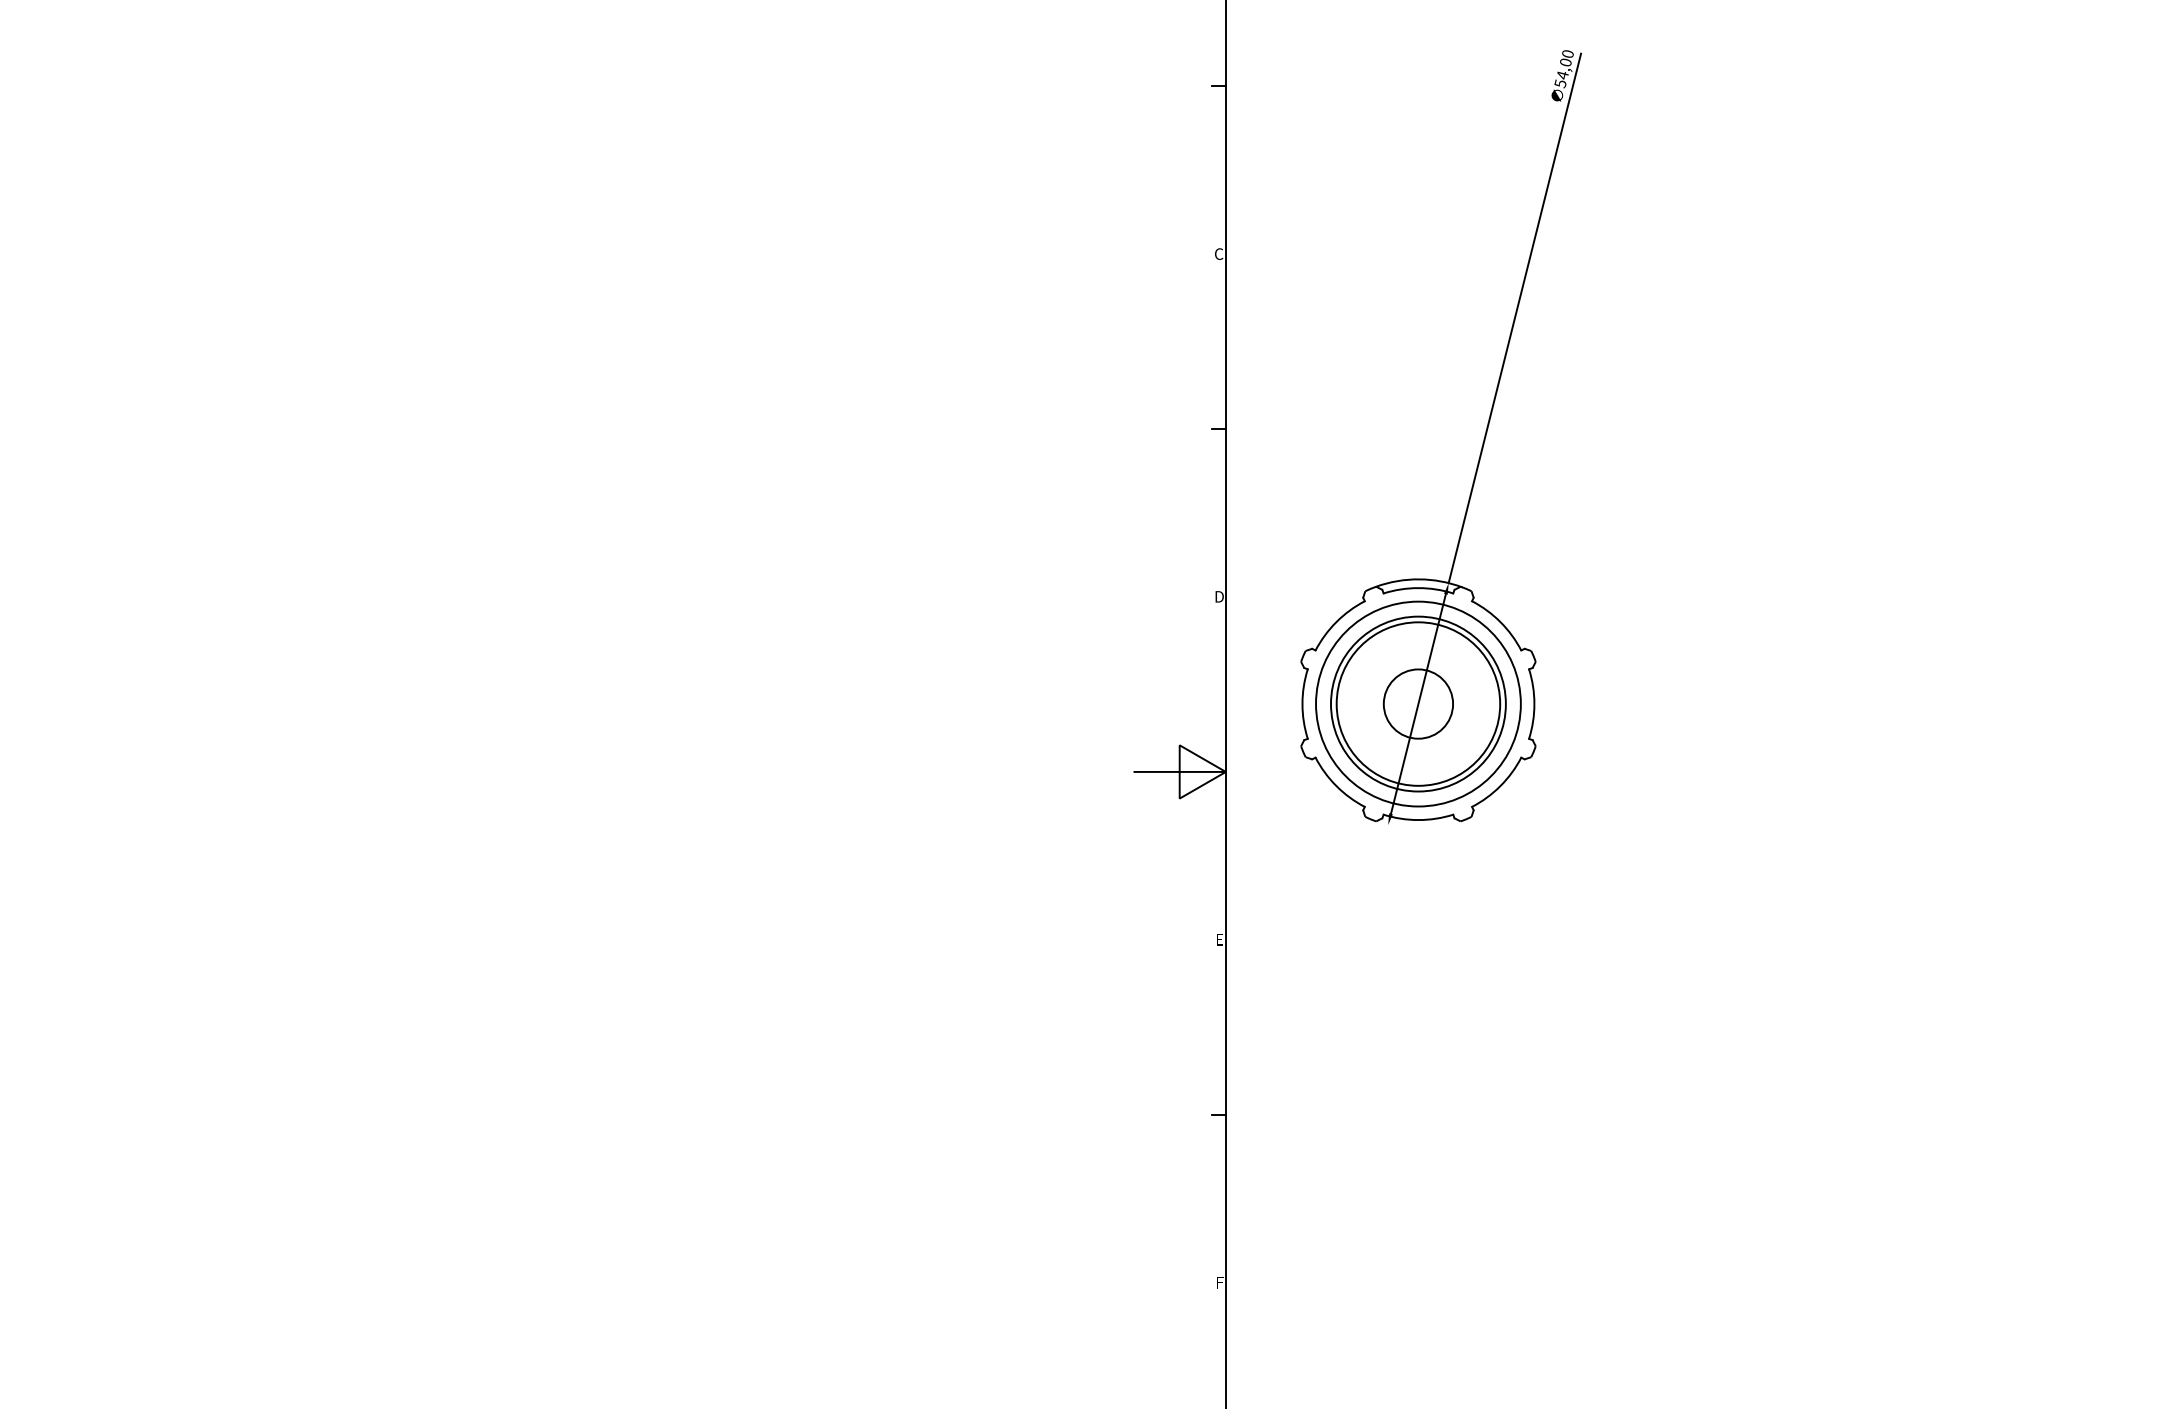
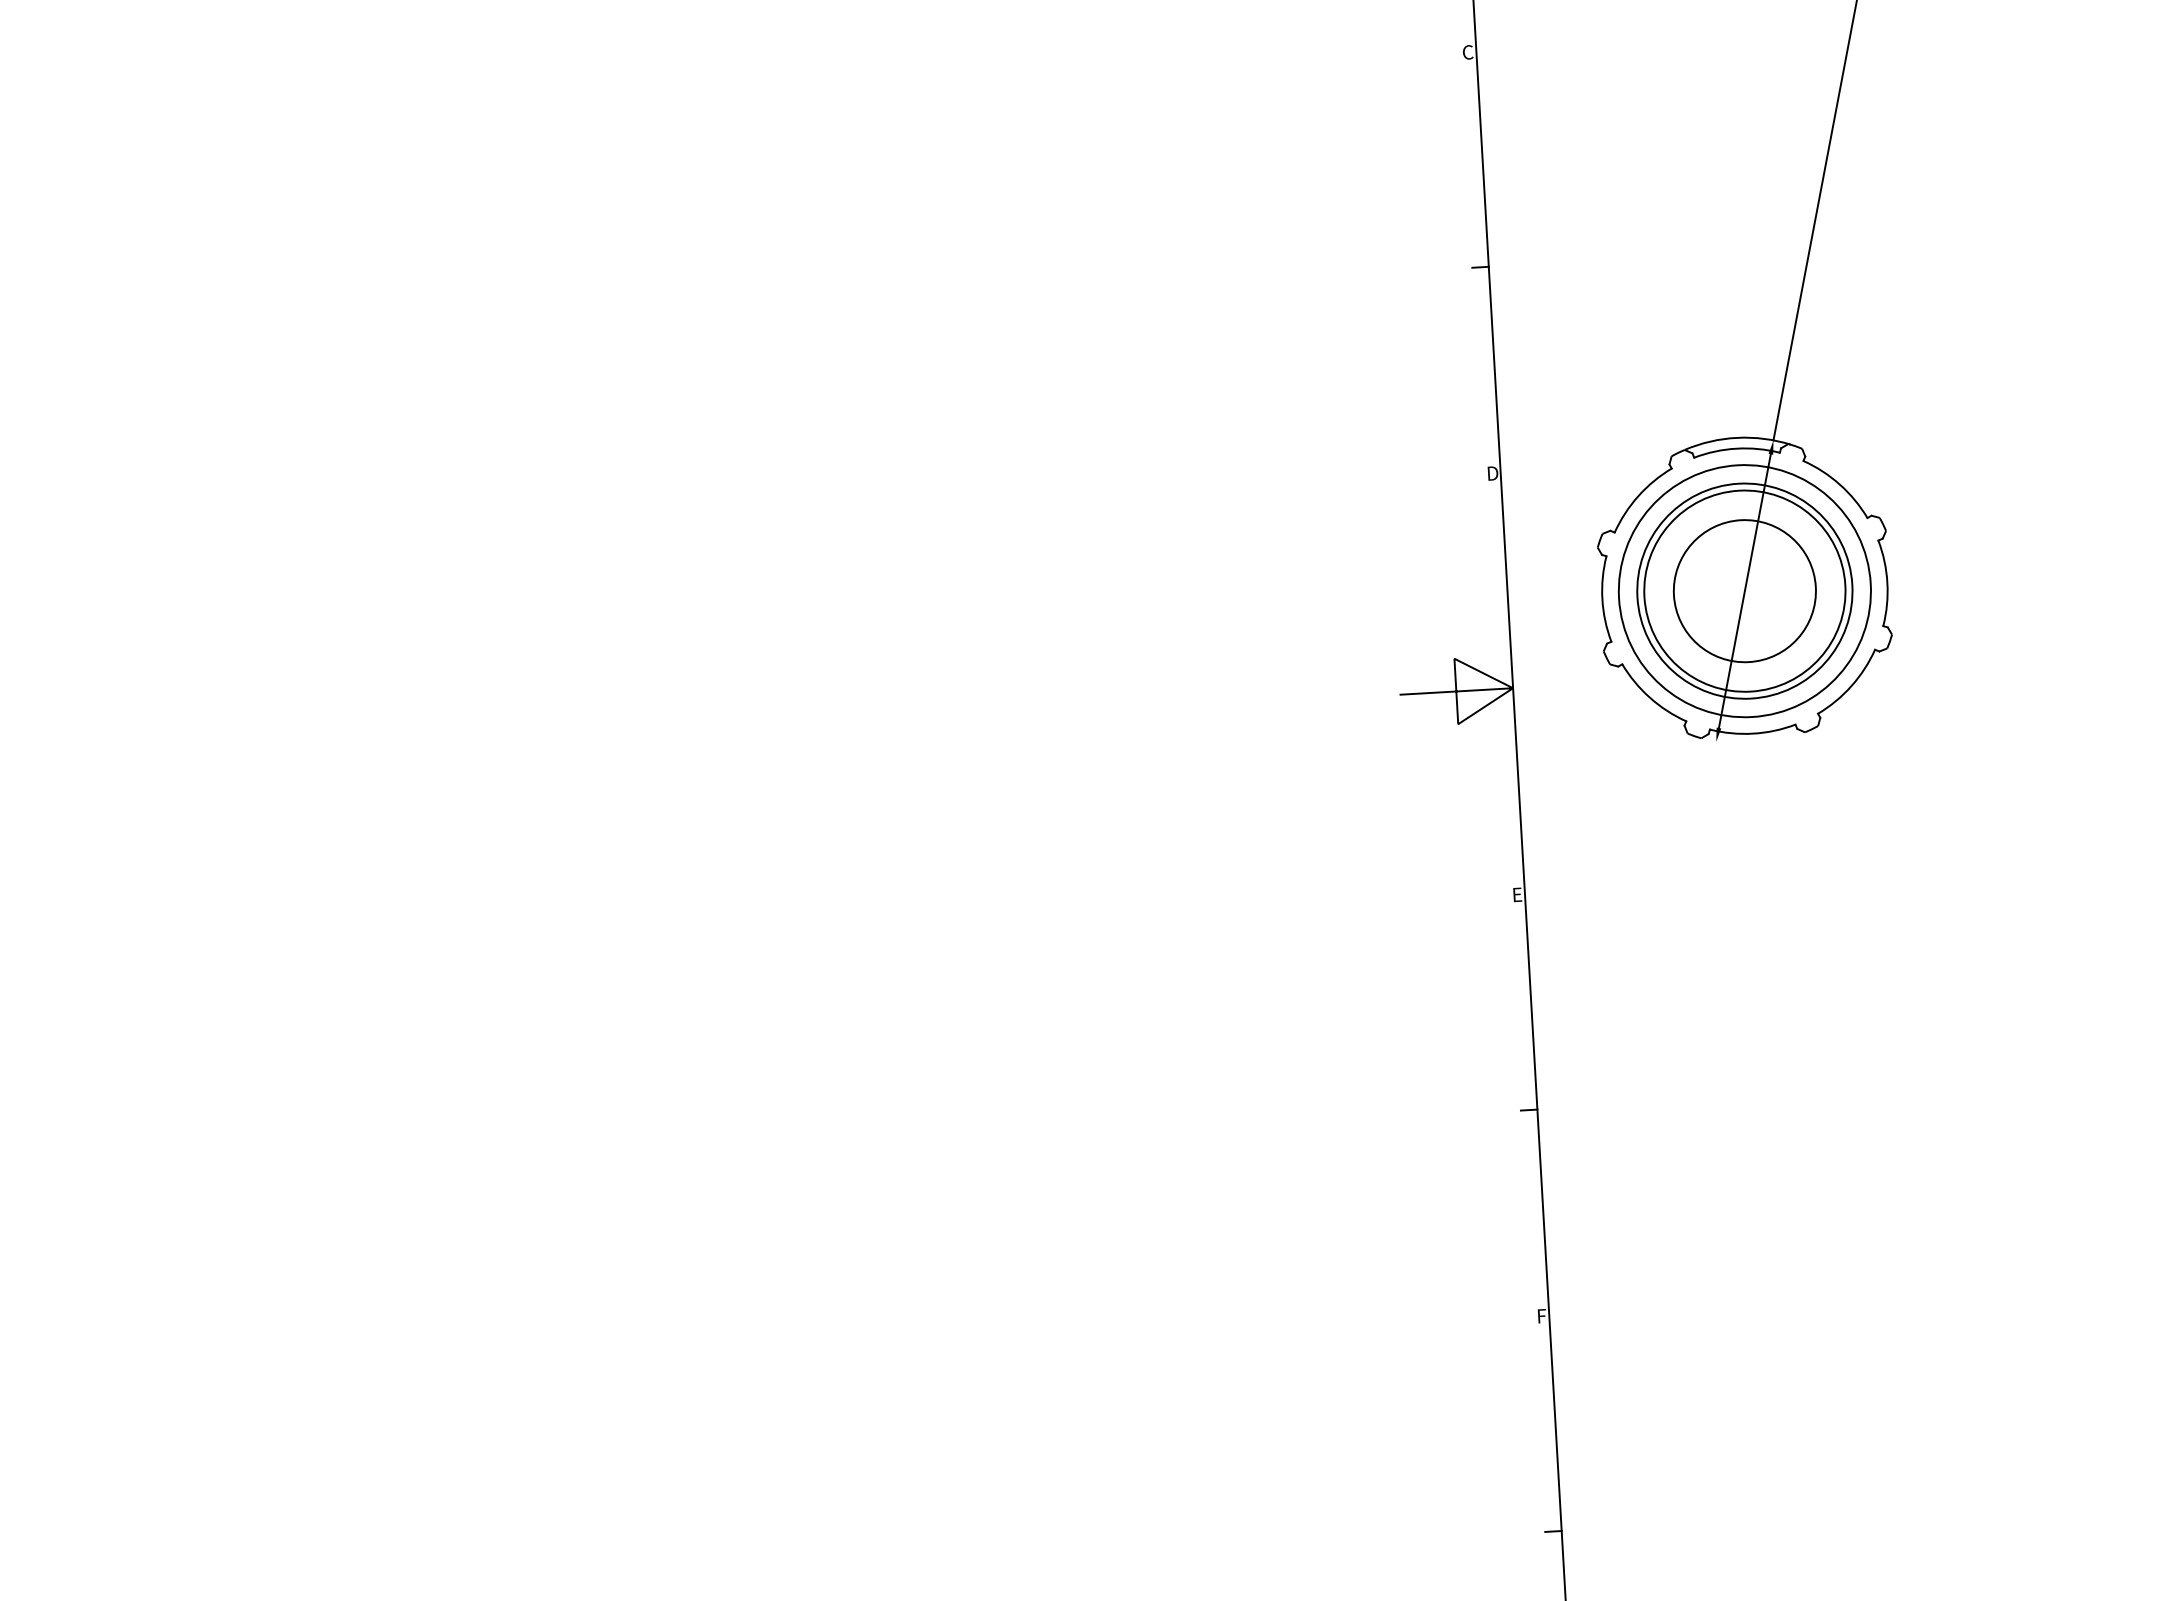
circle: (1418, 703) -> (1744, 590), size x1.67

